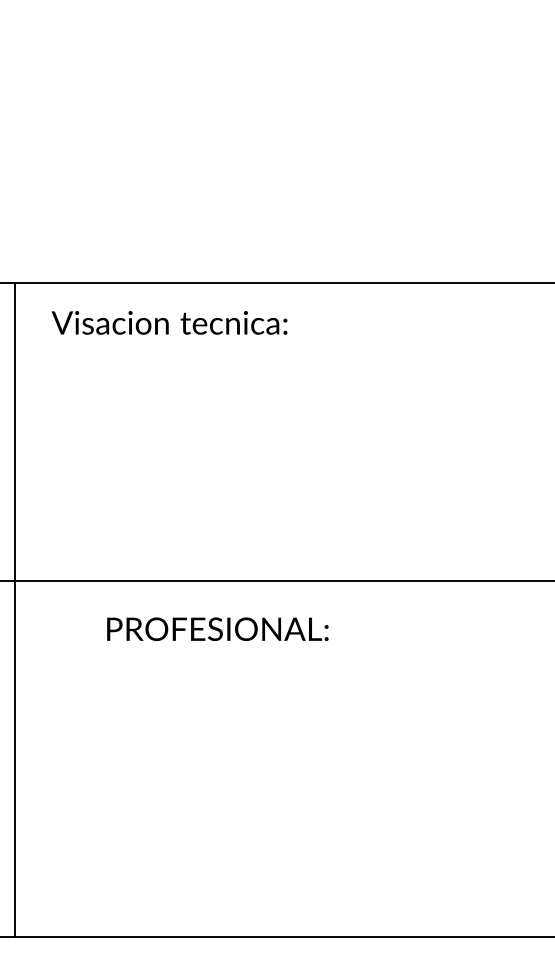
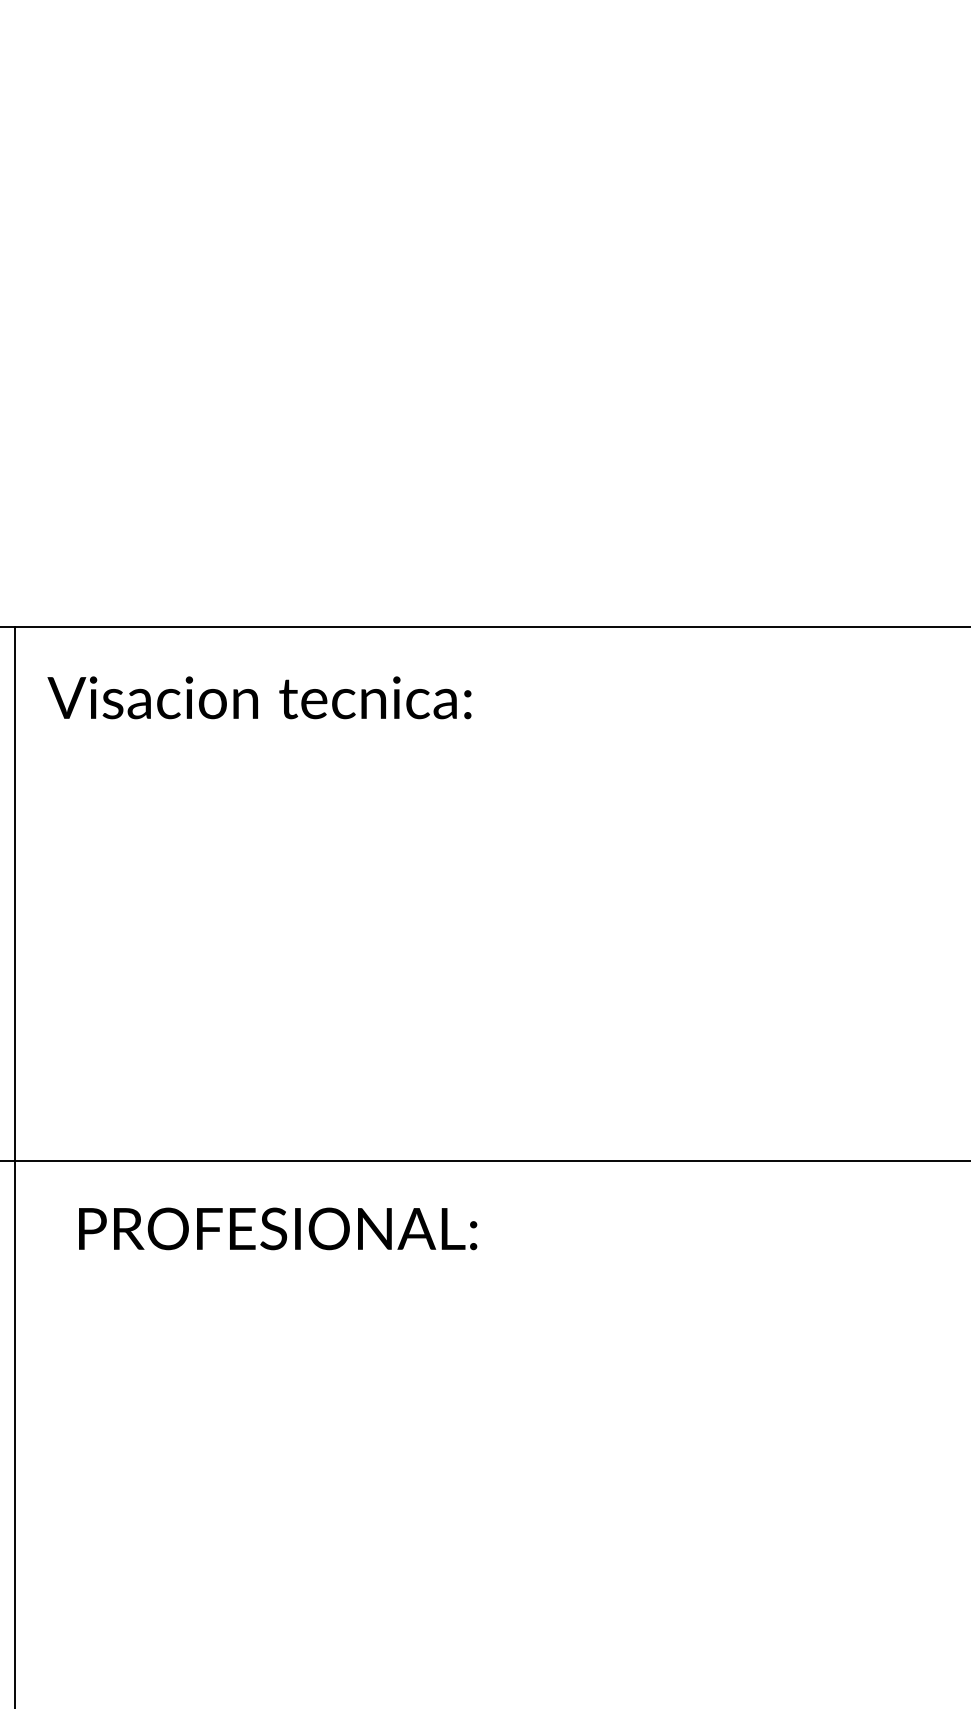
text: (169, 322) -> (259, 697), moved
text: (217, 628) -> (277, 1227), moved

